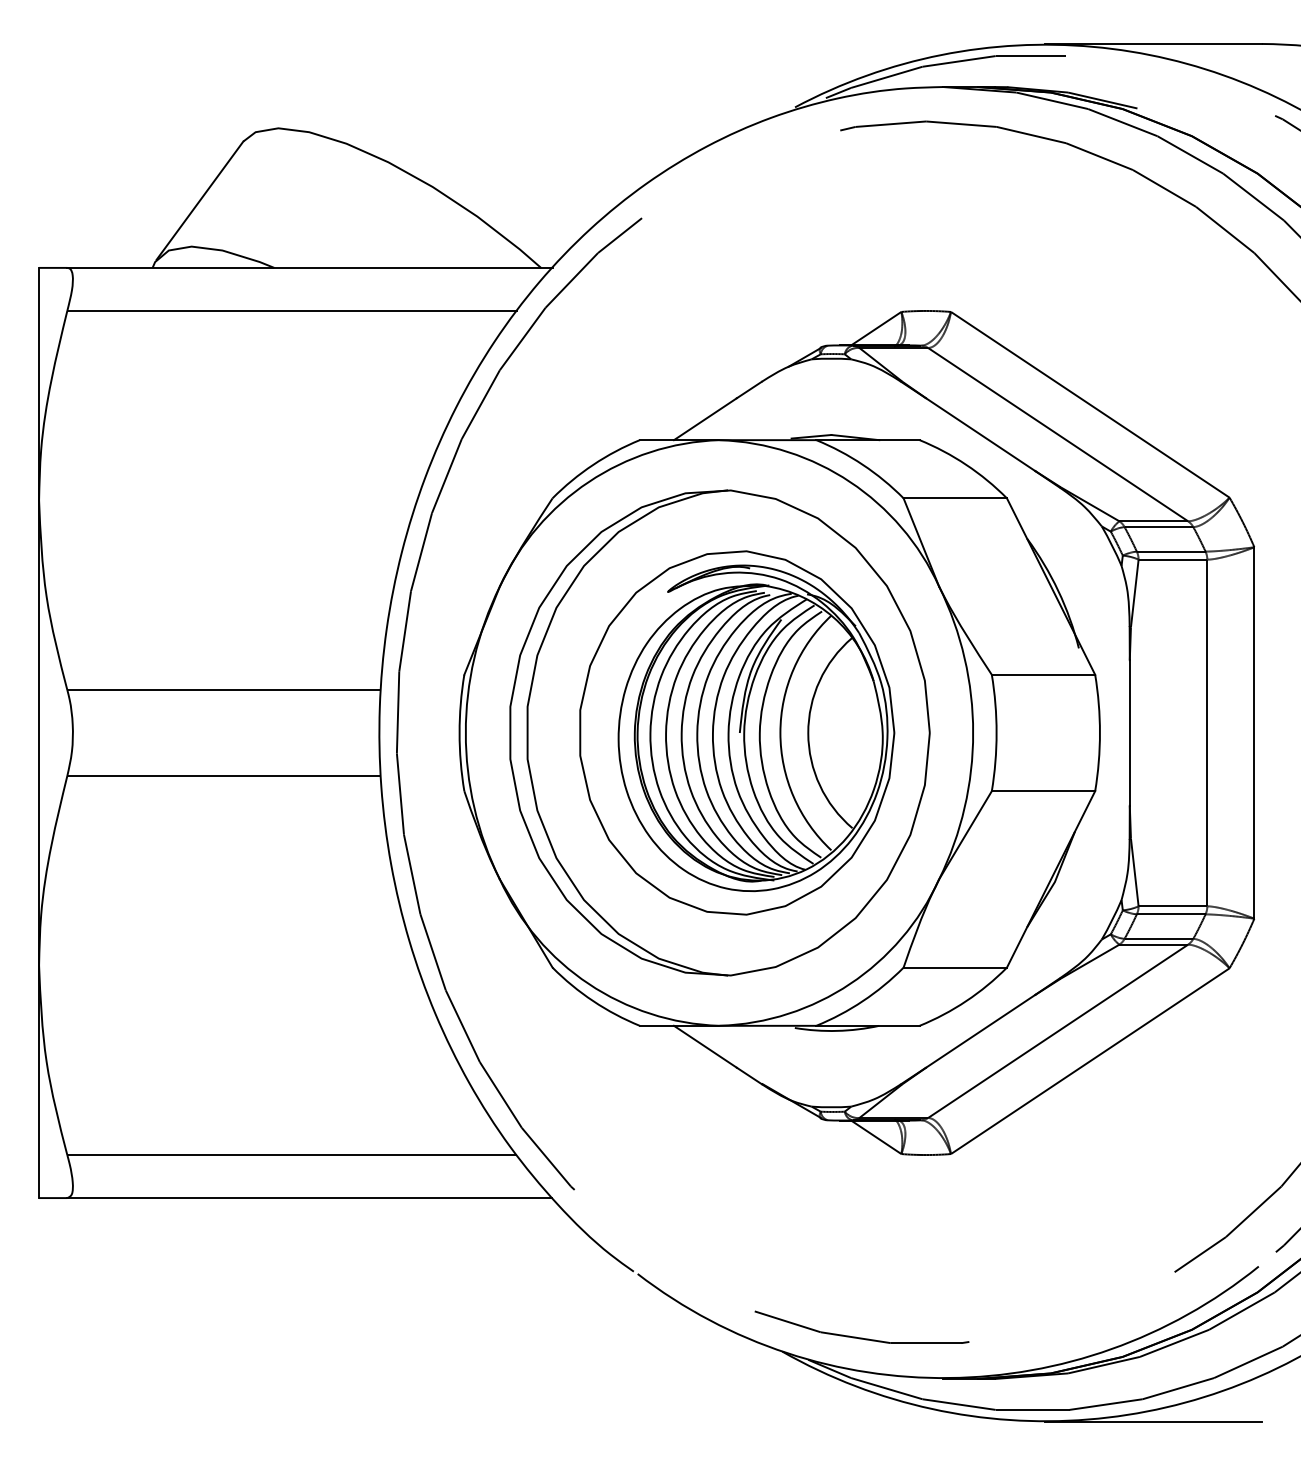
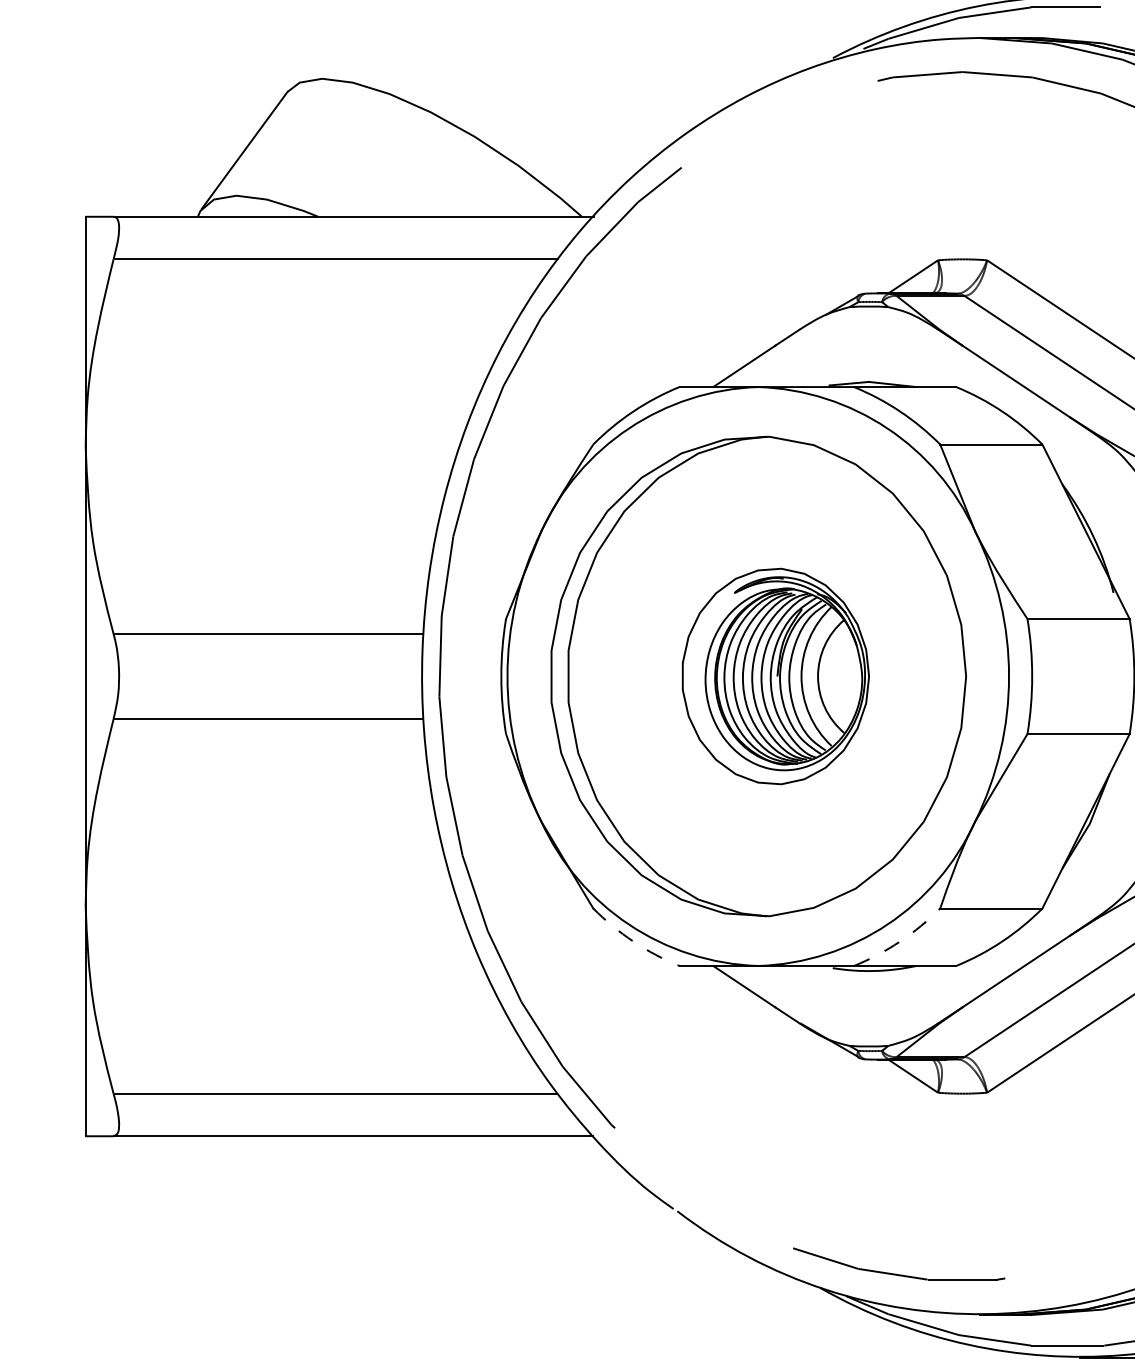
part: (737, 732) -> (776, 676), size x0.6
arc: (593, 1001) -> (633, 941), solid -> dashed
arc: (862, 1001) -> (899, 941), solid -> dashed

